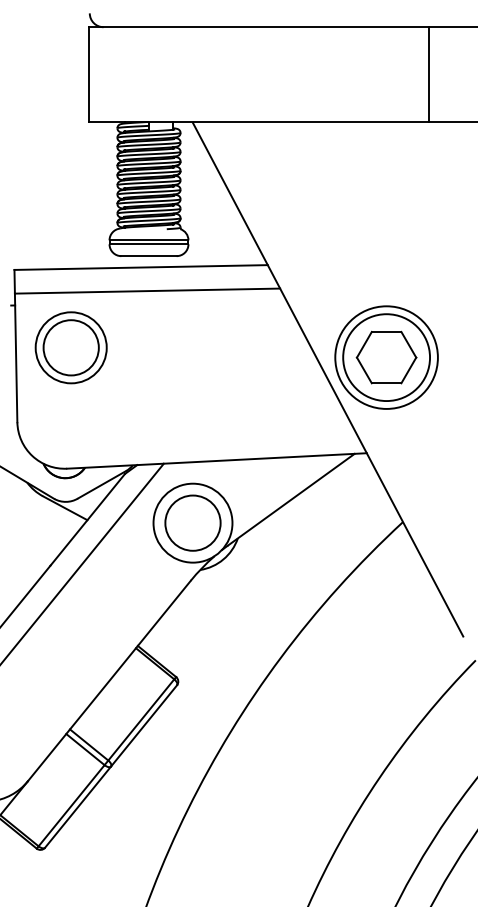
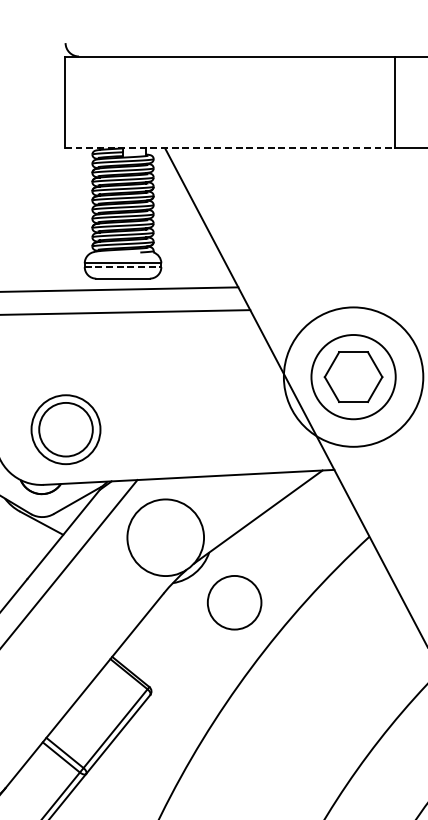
line: (259, 121) -> (230, 148), solid -> dashed
line: (149, 244) -> (123, 267), solid -> dashed
part: (70, 347) -> (65, 429), moved
circle: (386, 357) -> (353, 377), size x1.4
circle: (192, 522) -> (234, 602), moved

